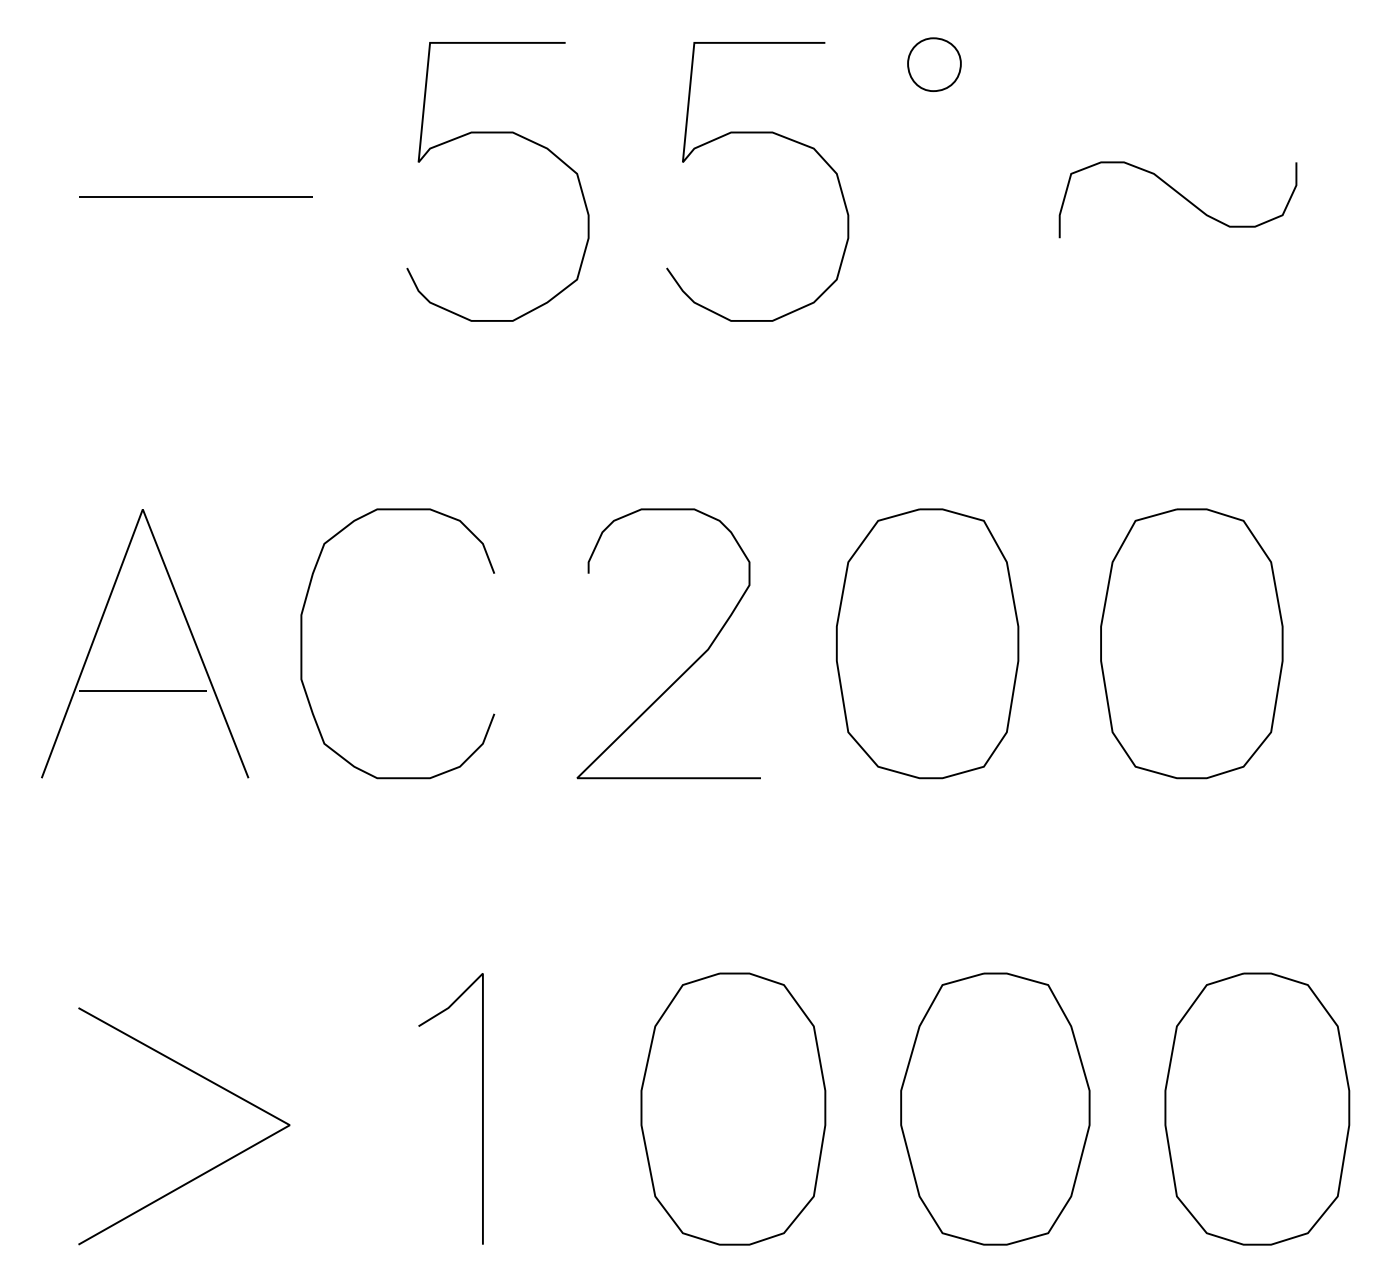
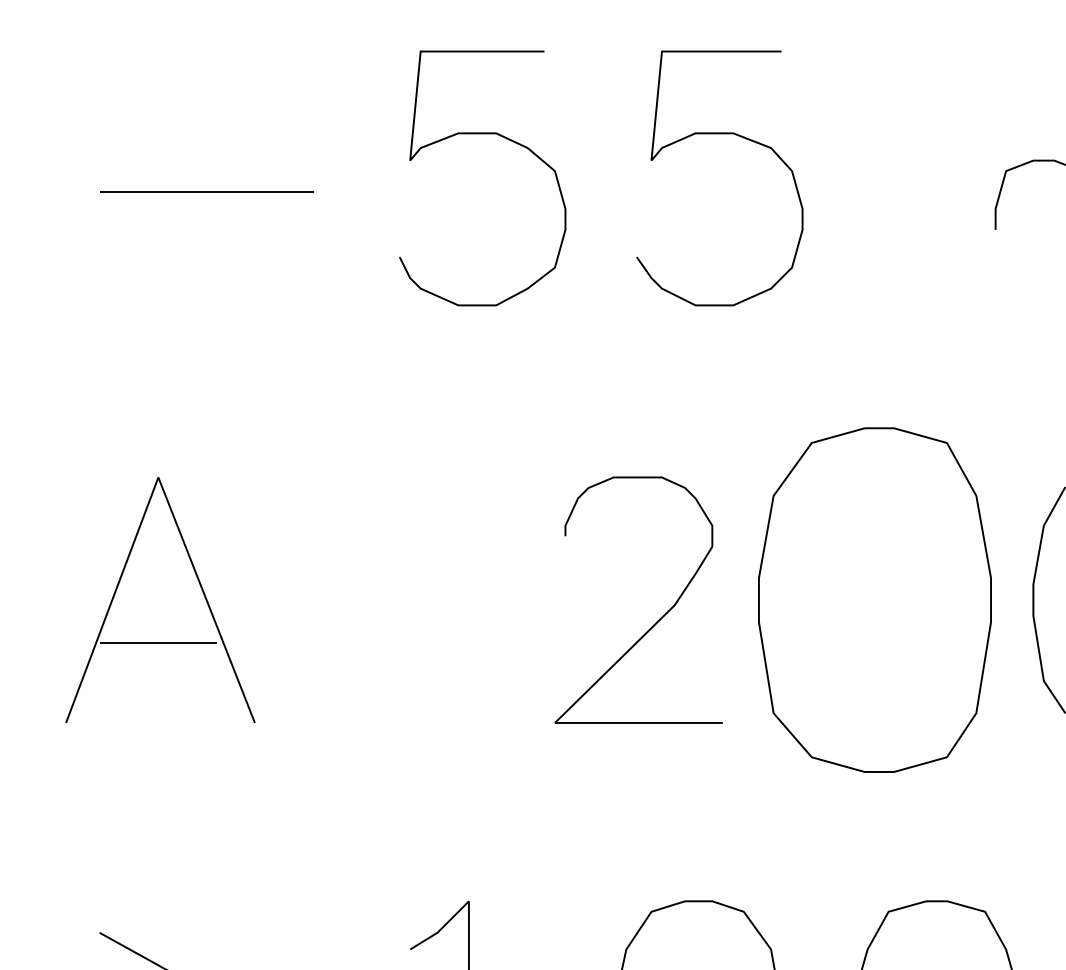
part: (934, 64) -> (881, 71), removed
curve: (302, 643) -> (304, 599), removed
part: (927, 643) -> (874, 599), size x1.4

